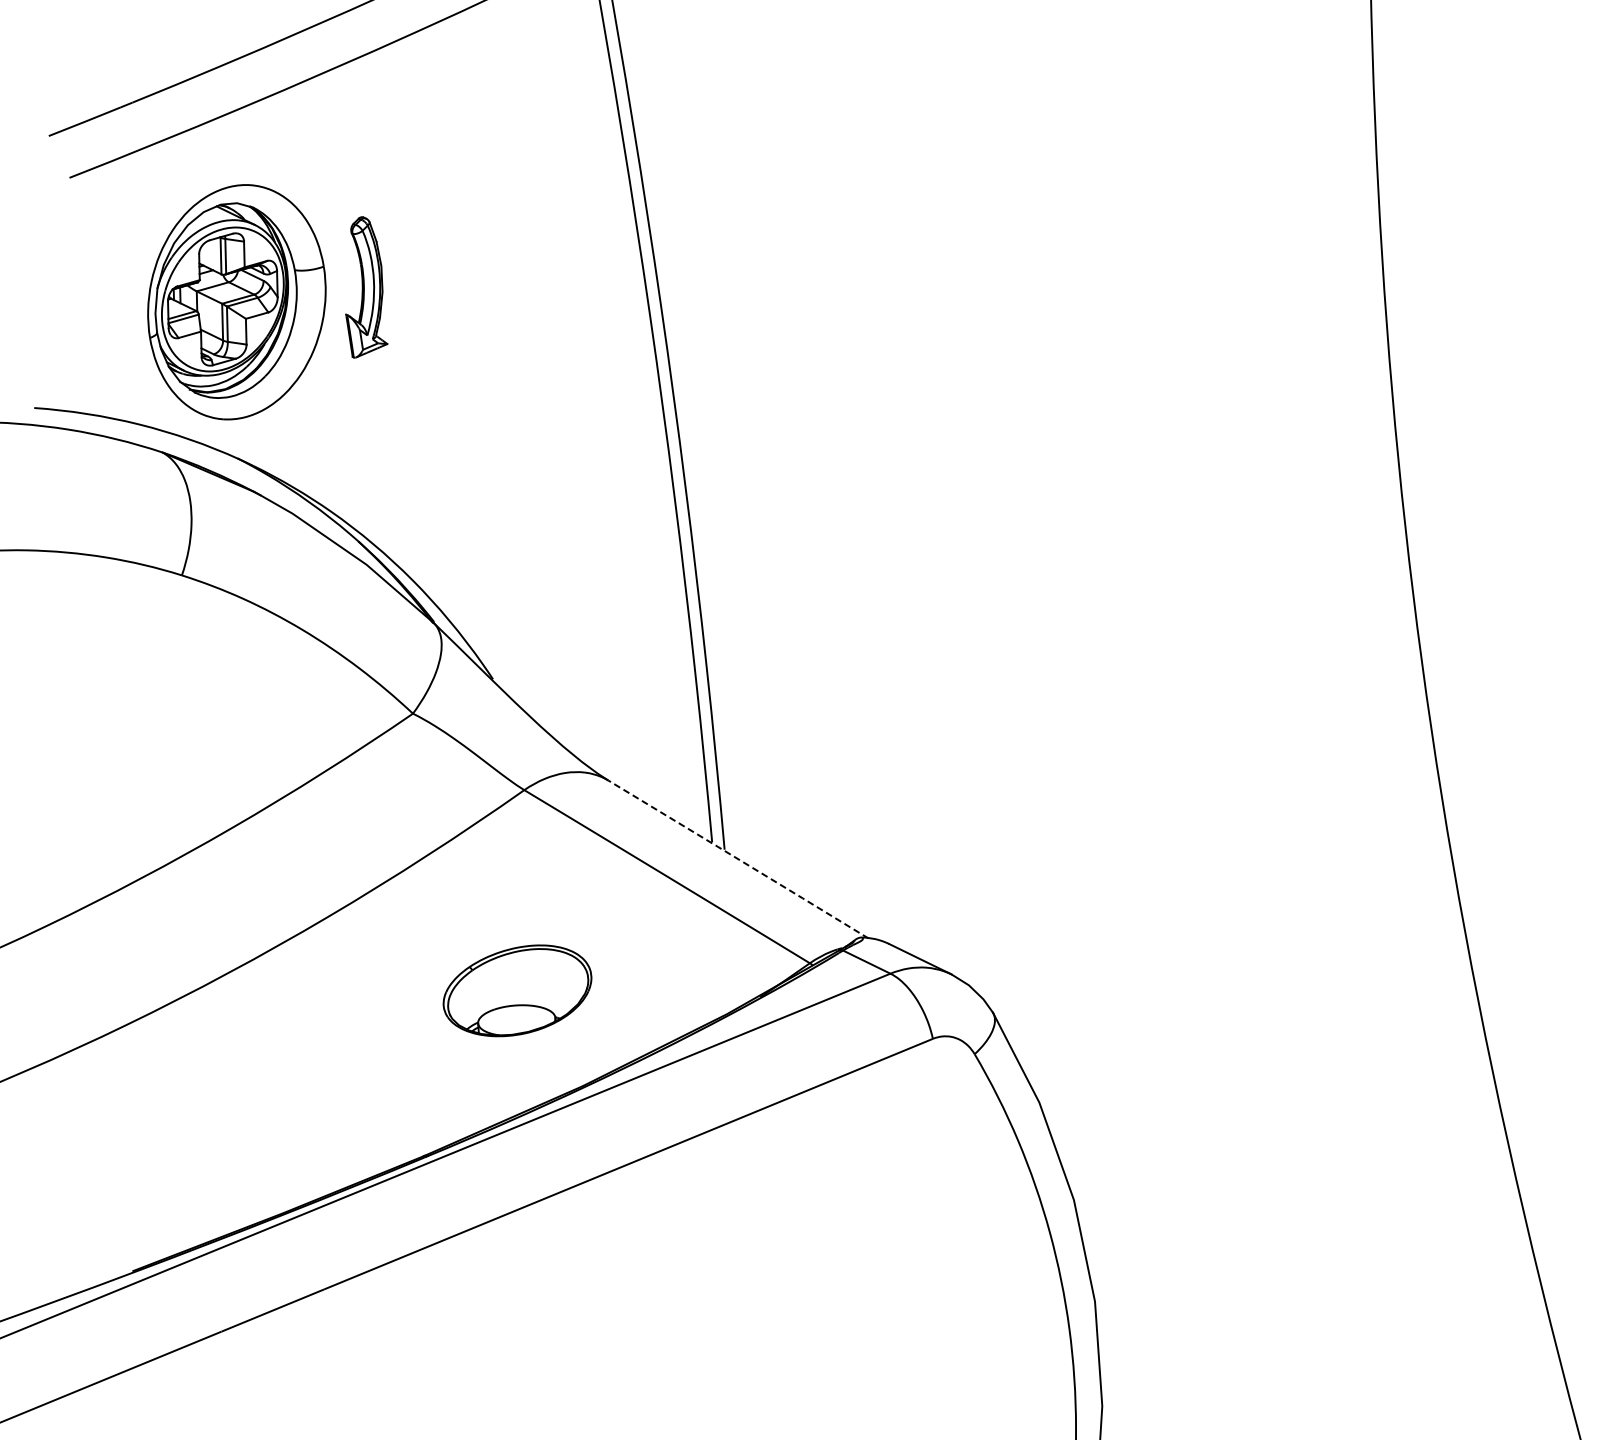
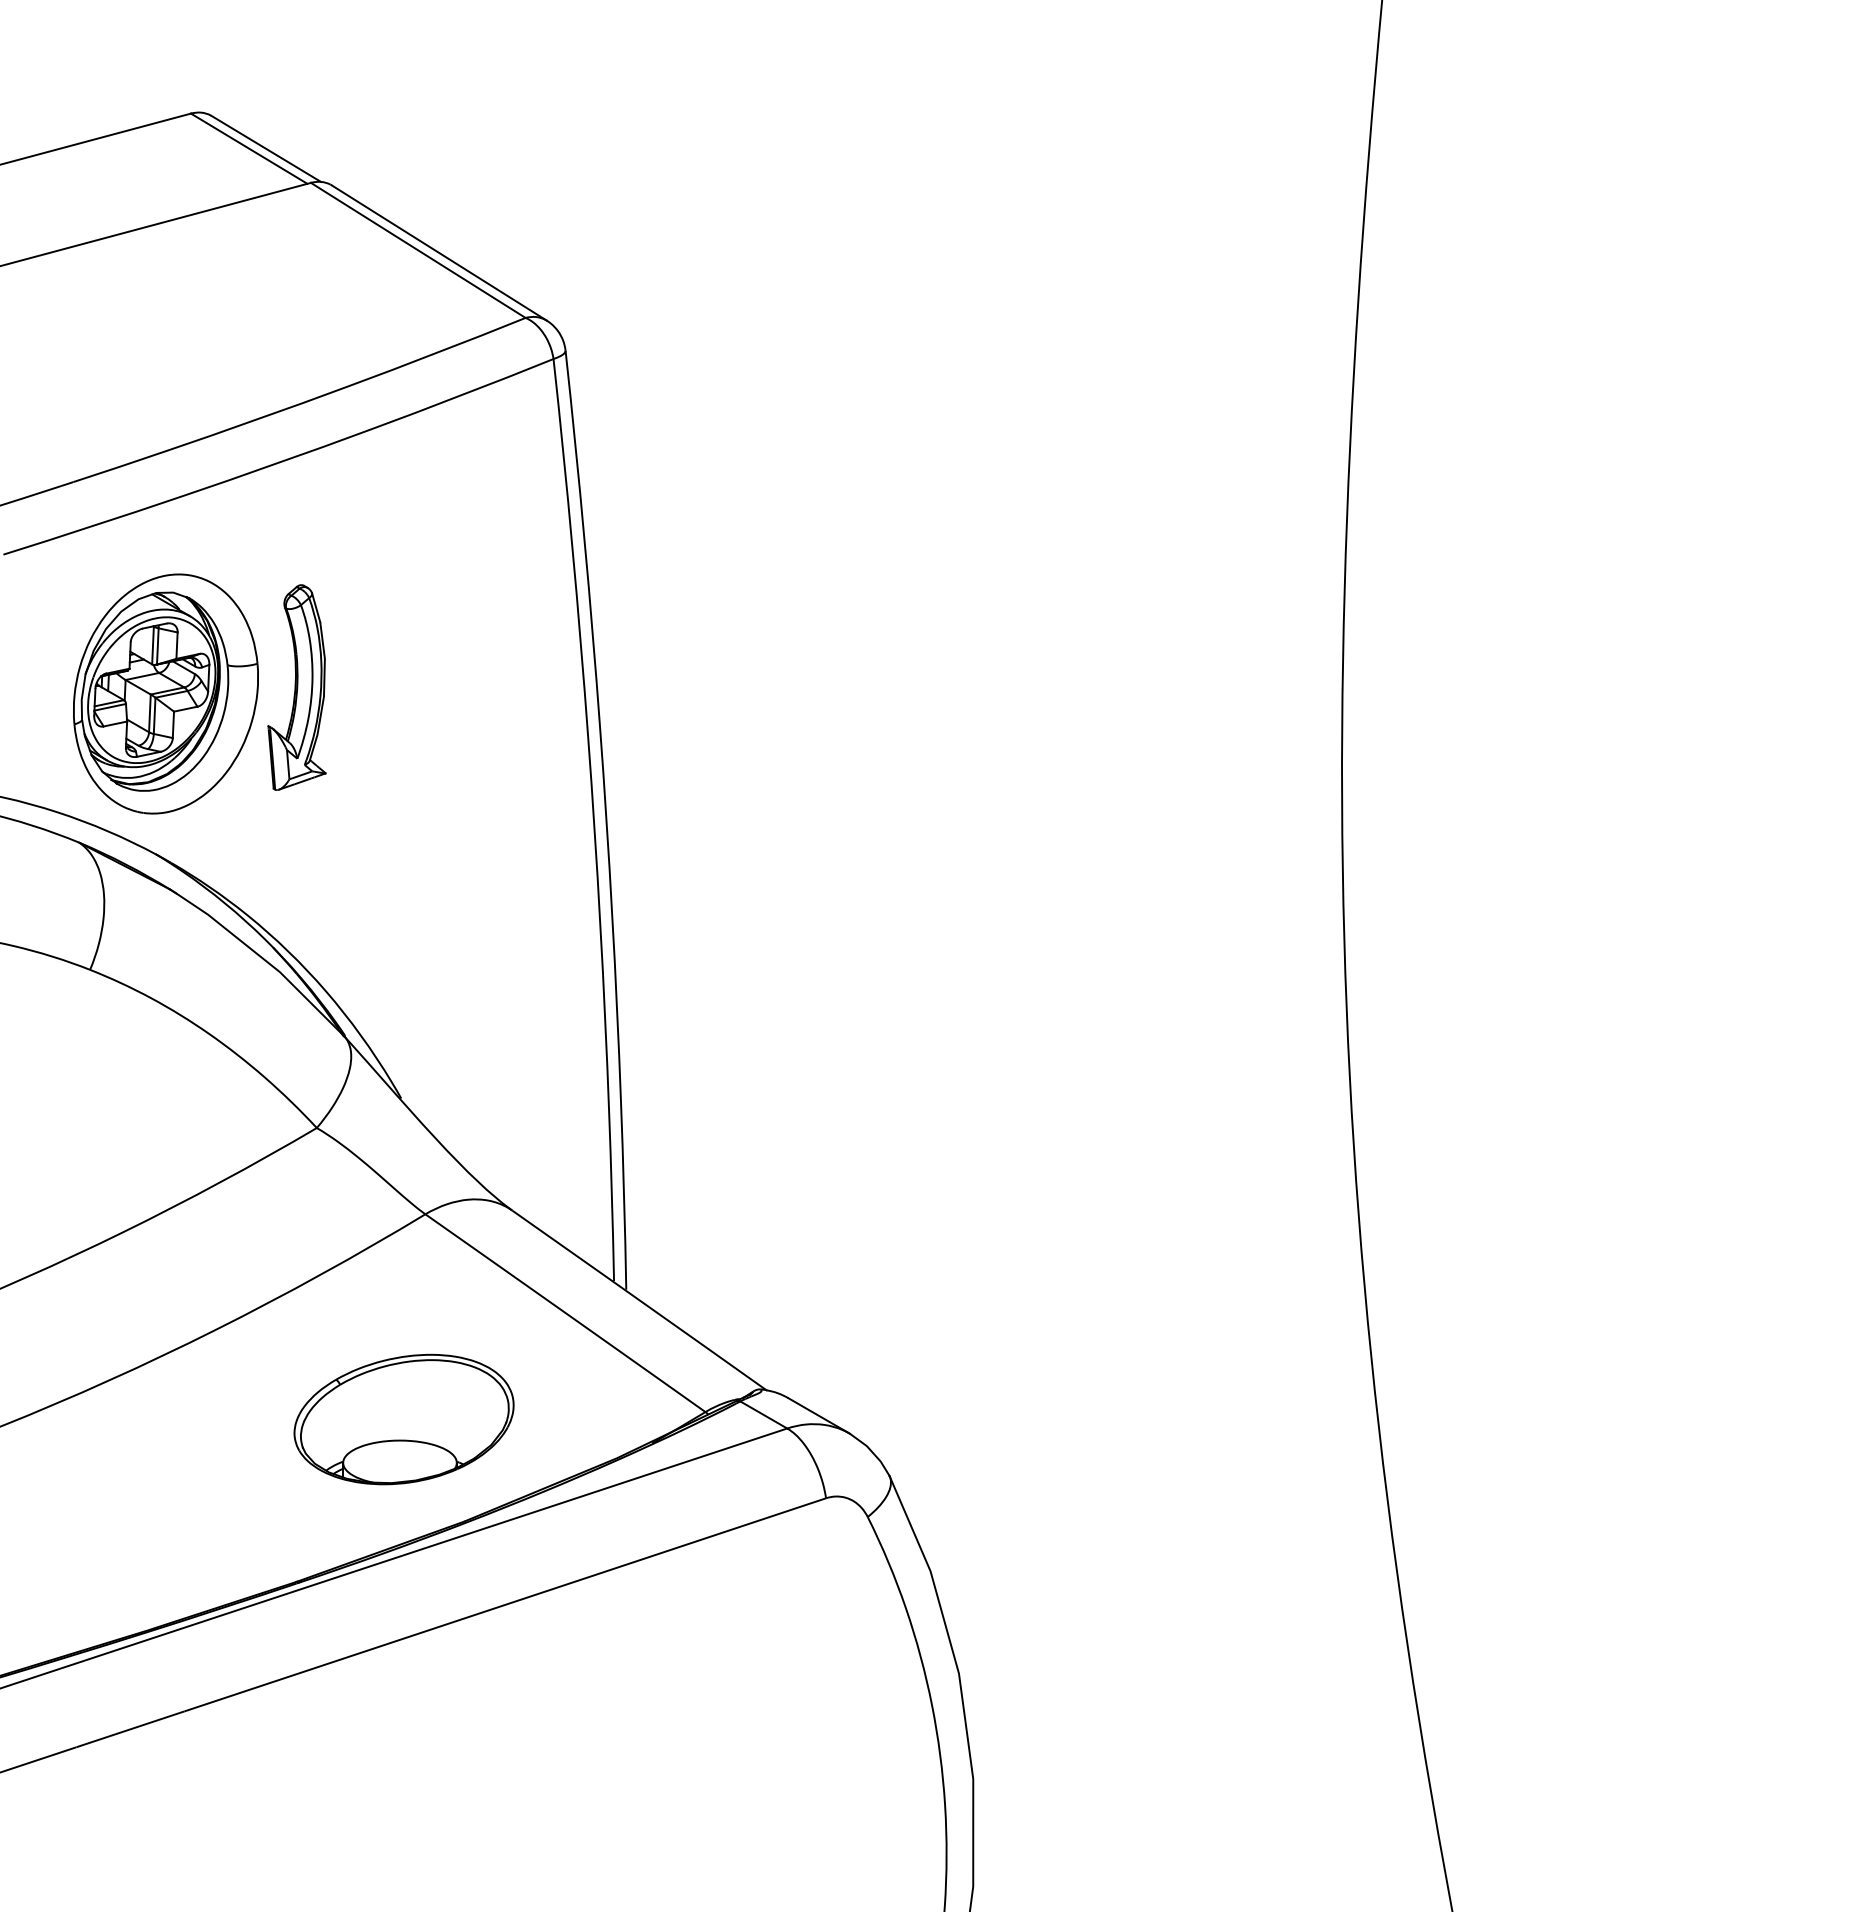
part: (363, 287) -> (296, 687), size x1.43
line: (738, 859) -> (639, 1300), dashed -> solid
part: (516, 991) -> (403, 1419), size x1.43

